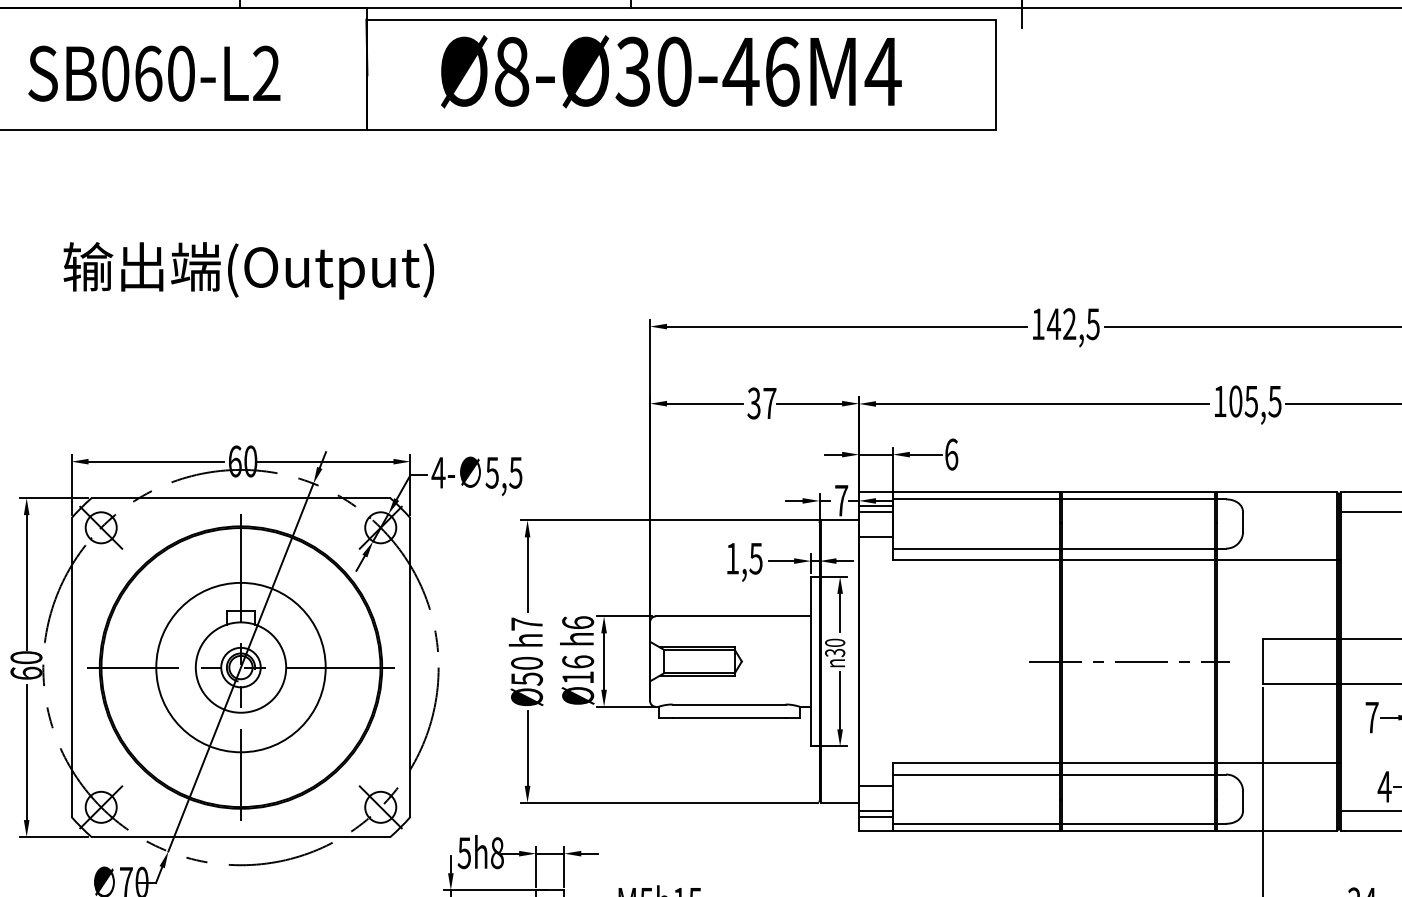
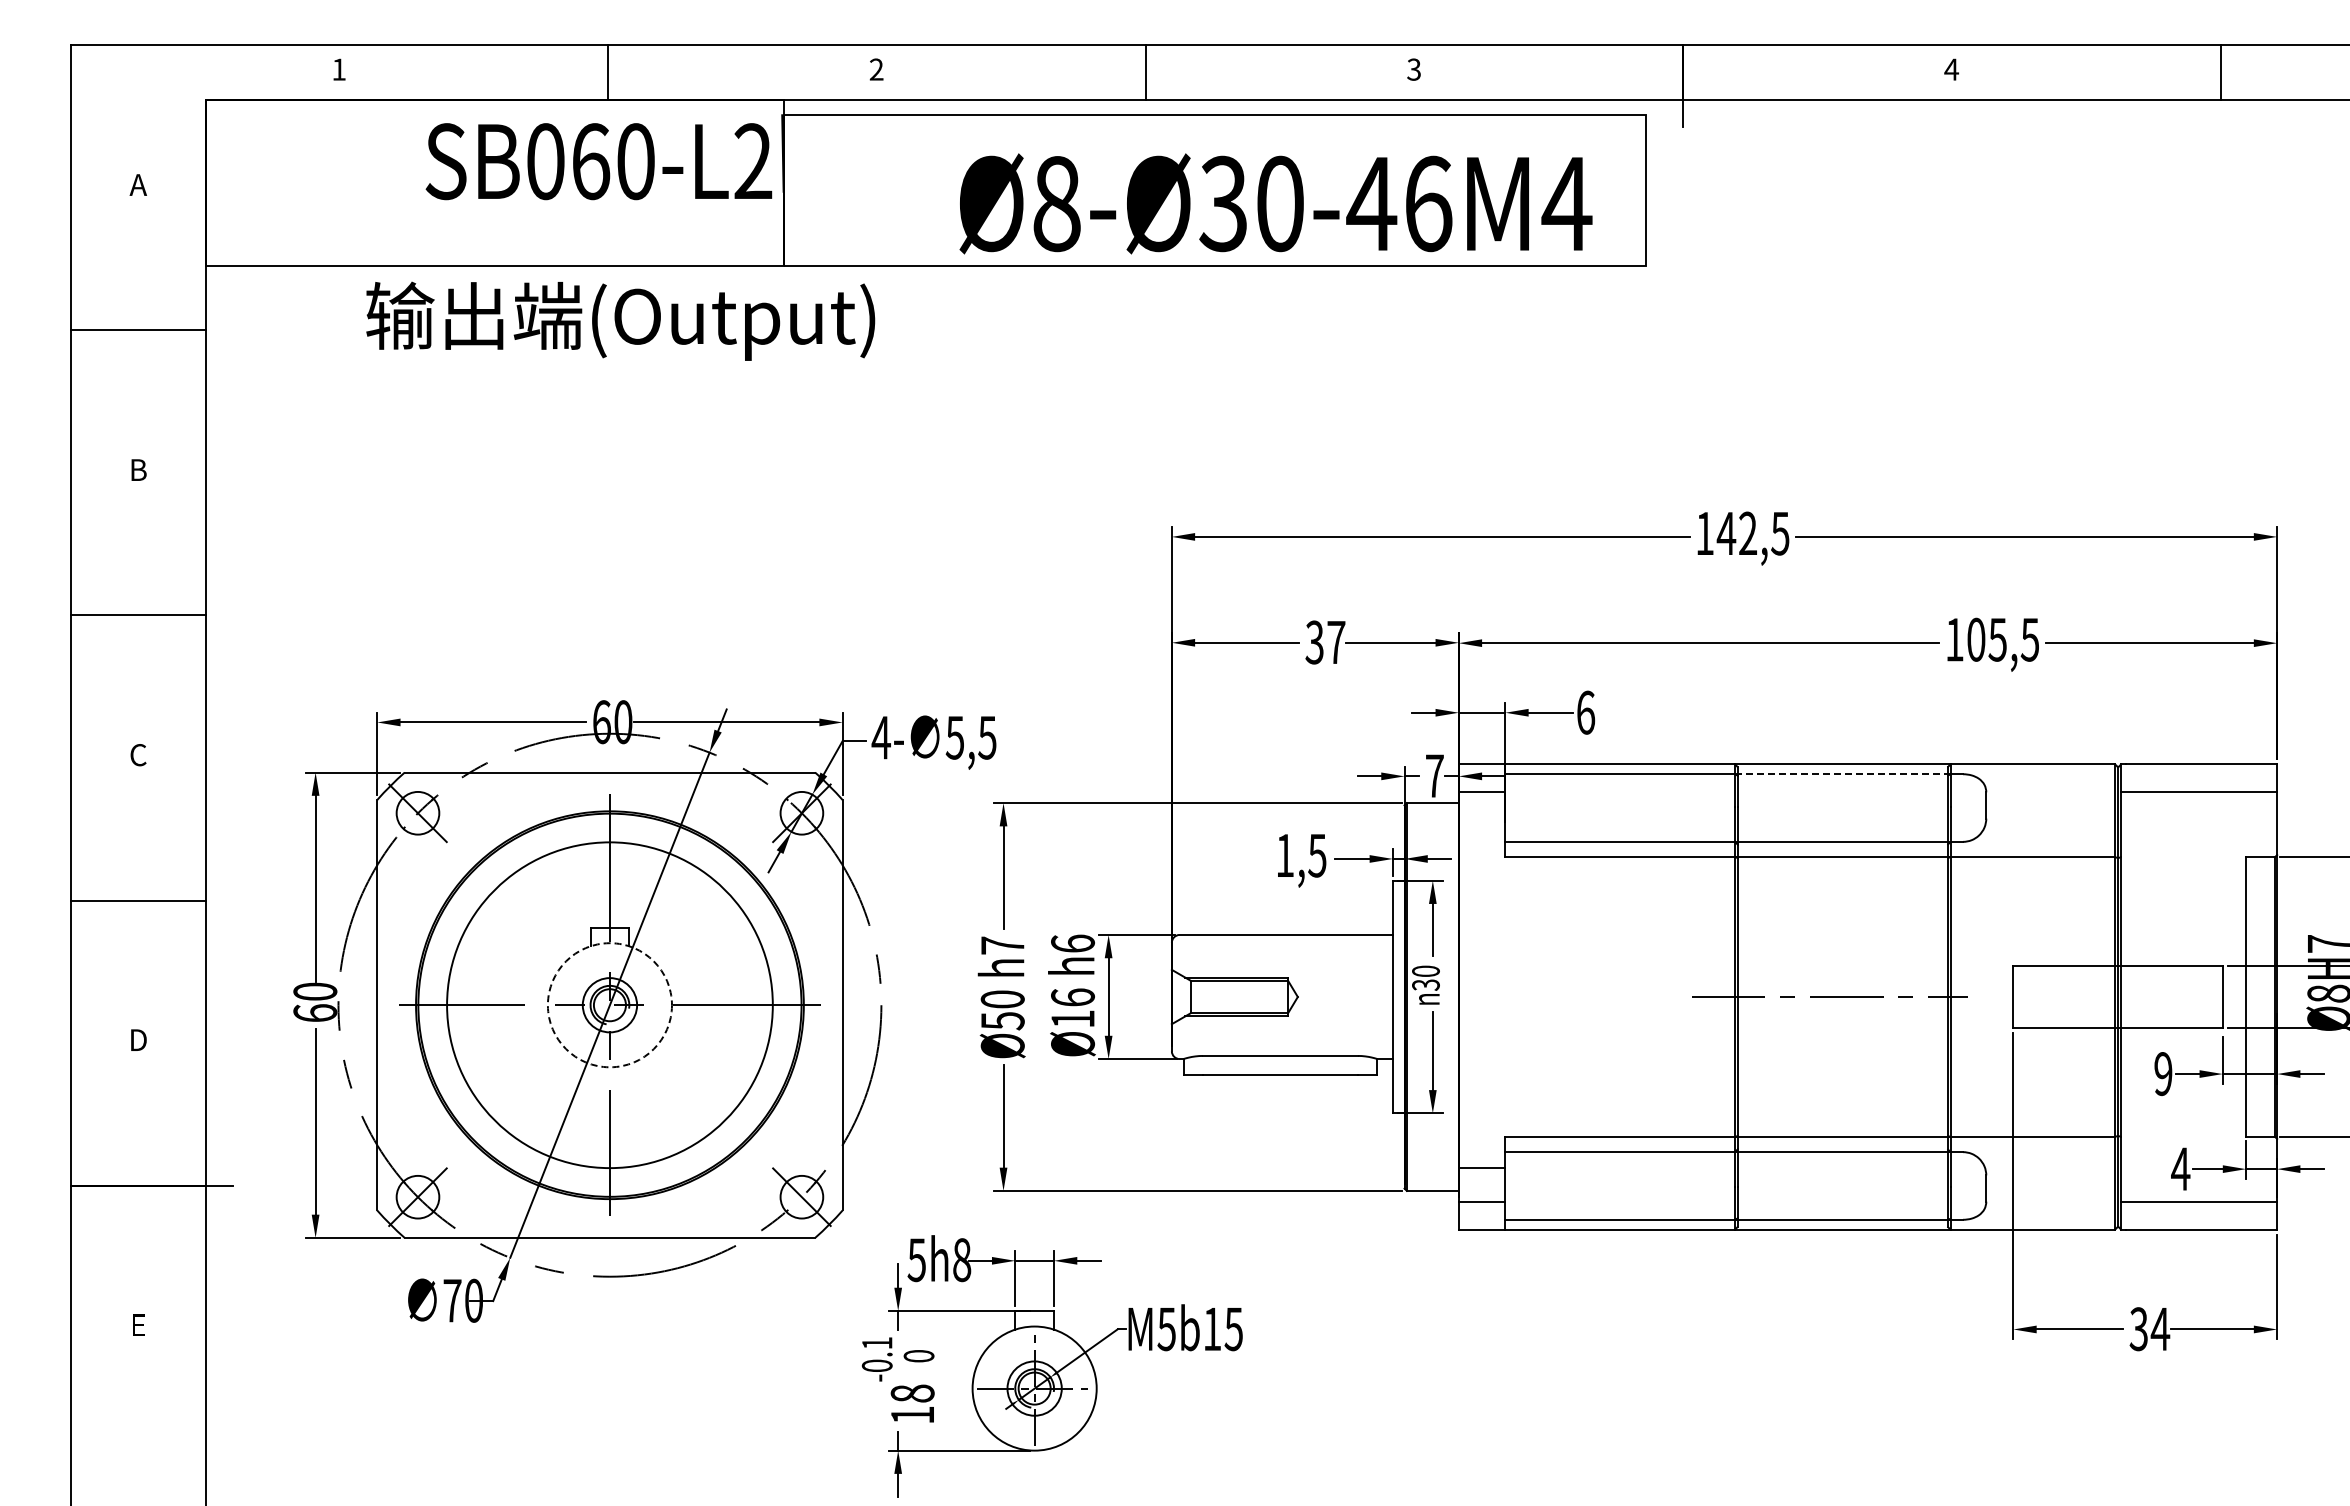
text: (670, 71) -> (1275, 203), moved
text: (154, 73) -> (598, 161), moved
text: (248, 270) -> (620, 320), moved
line: (1138, 499) -> (1842, 774), solid -> dashed
line: (875, 506) -> (1481, 783), removed
line: (875, 537) -> (1481, 826), removed
circle: (240, 667) -> (609, 1004), size x1.4
circle: (240, 667) -> (609, 1005), solid -> dashed
text: (1372, 718) -> (2163, 1074), 7 -> 9
line: (875, 817) -> (1481, 1210), removed

